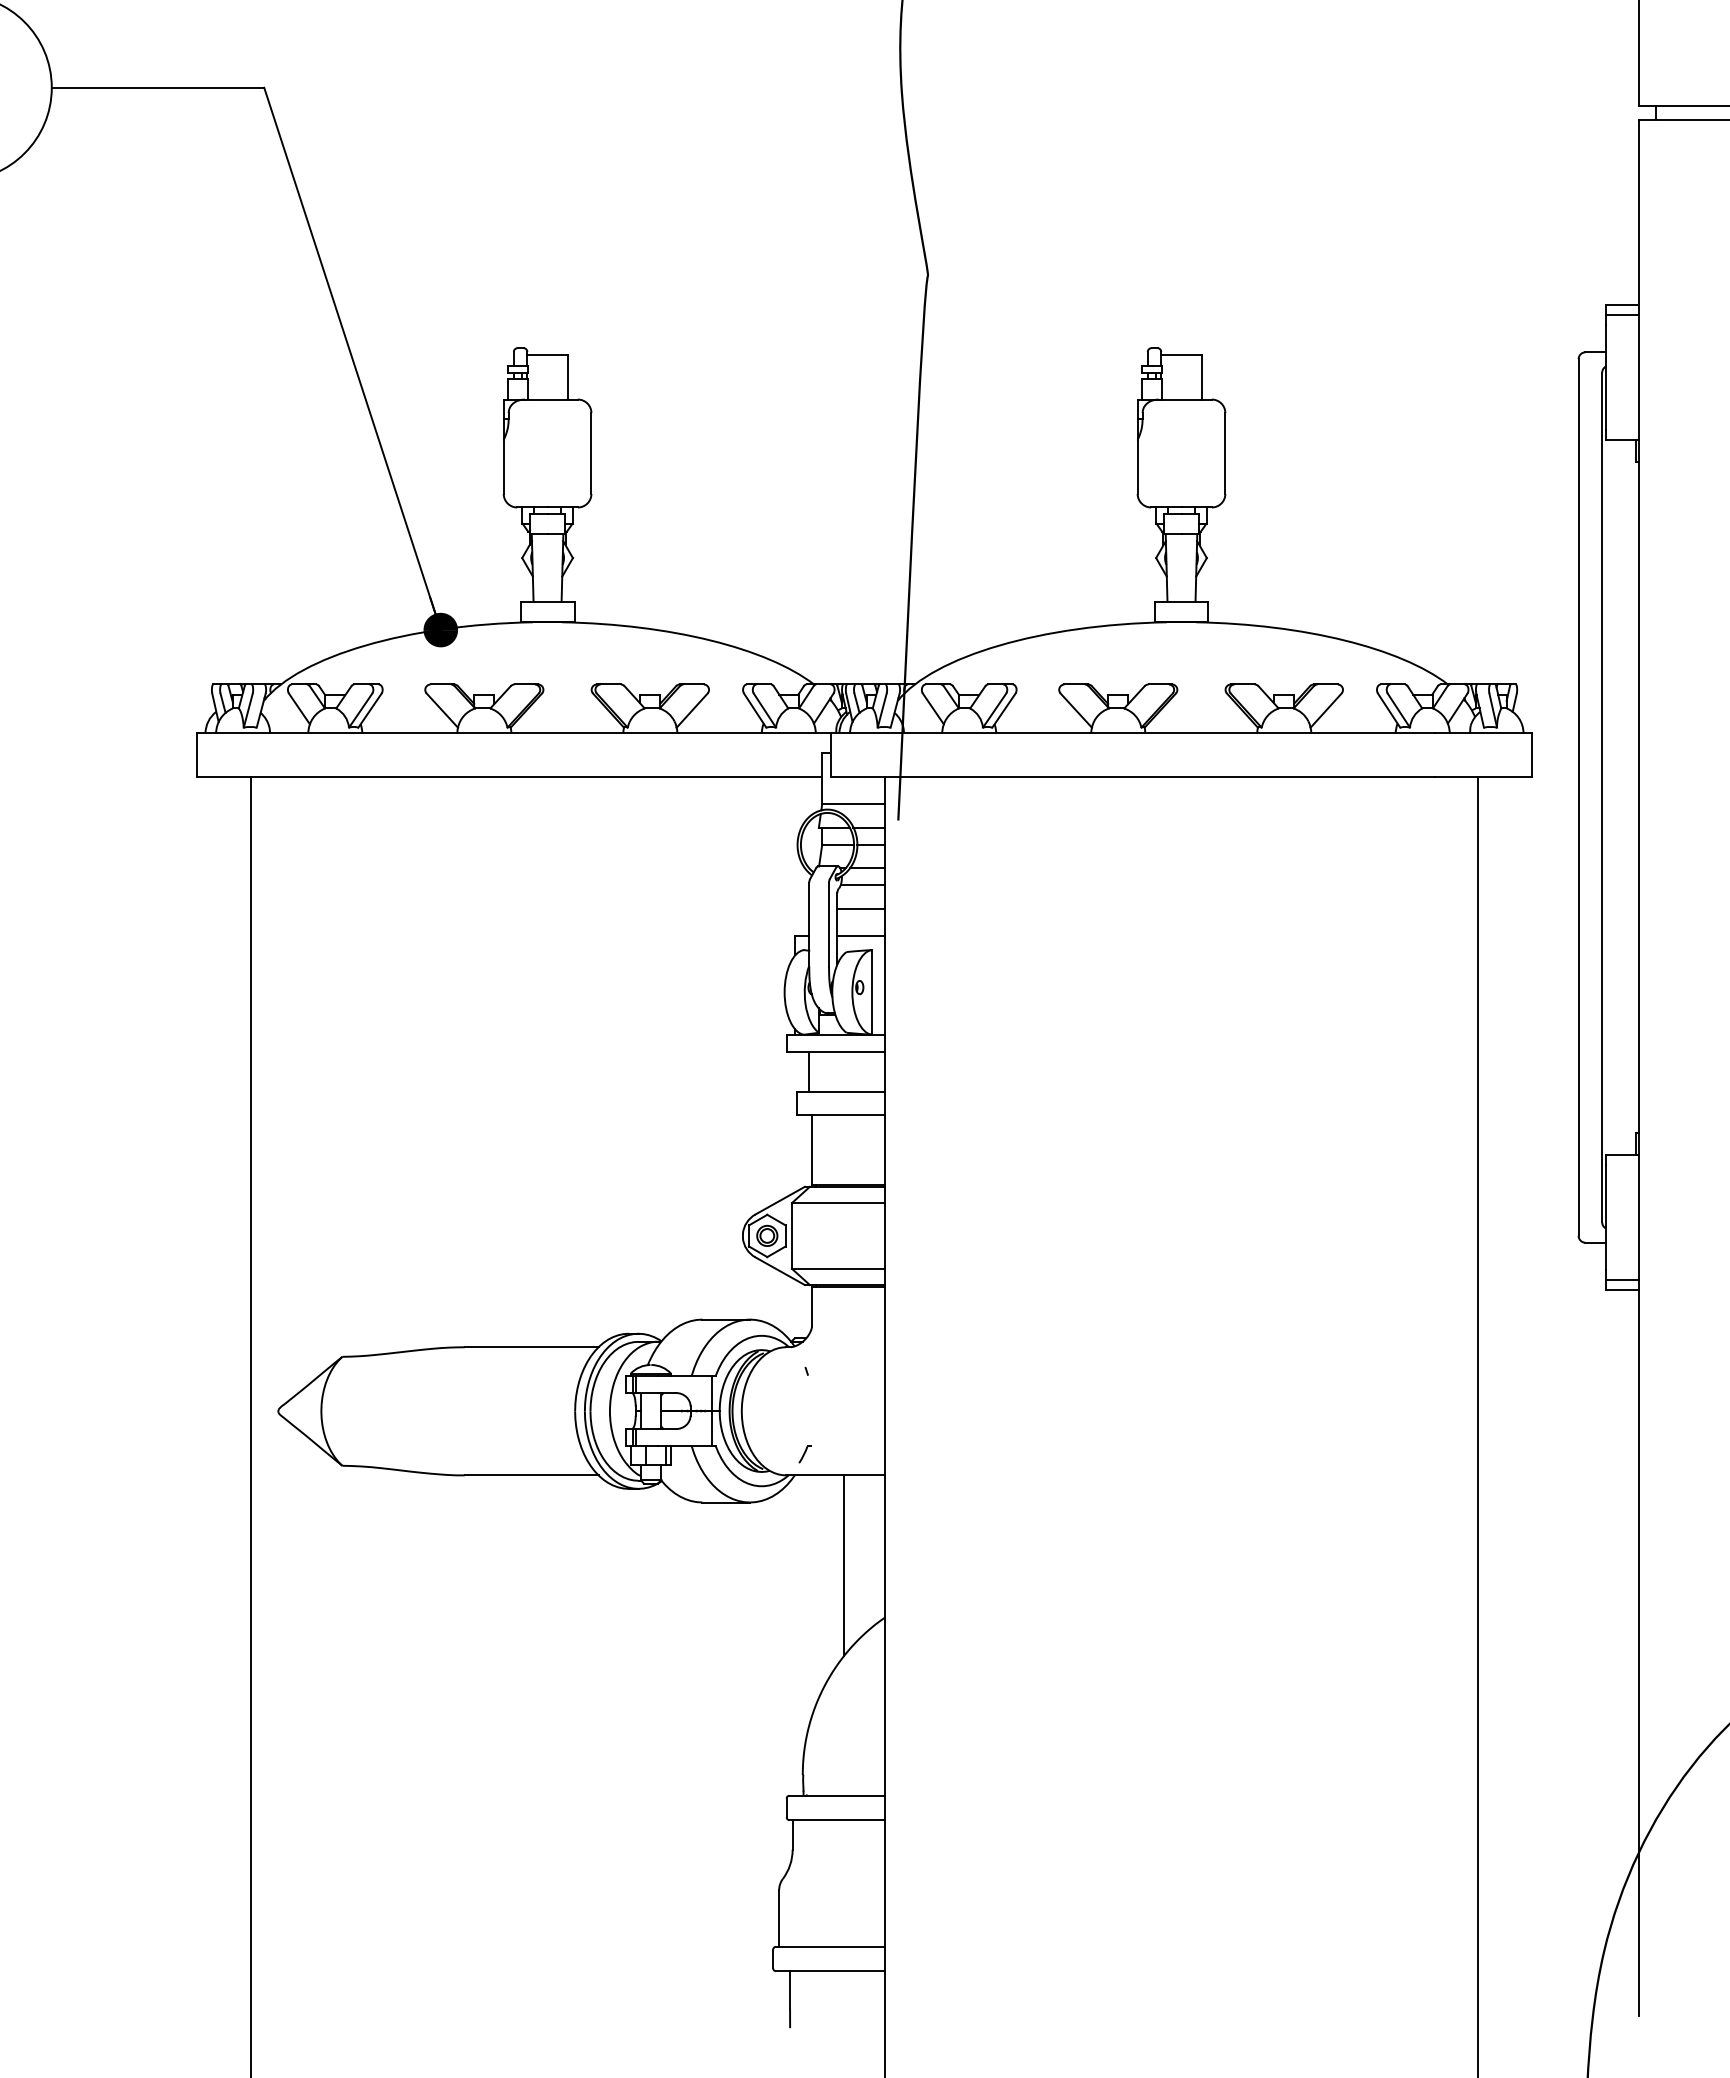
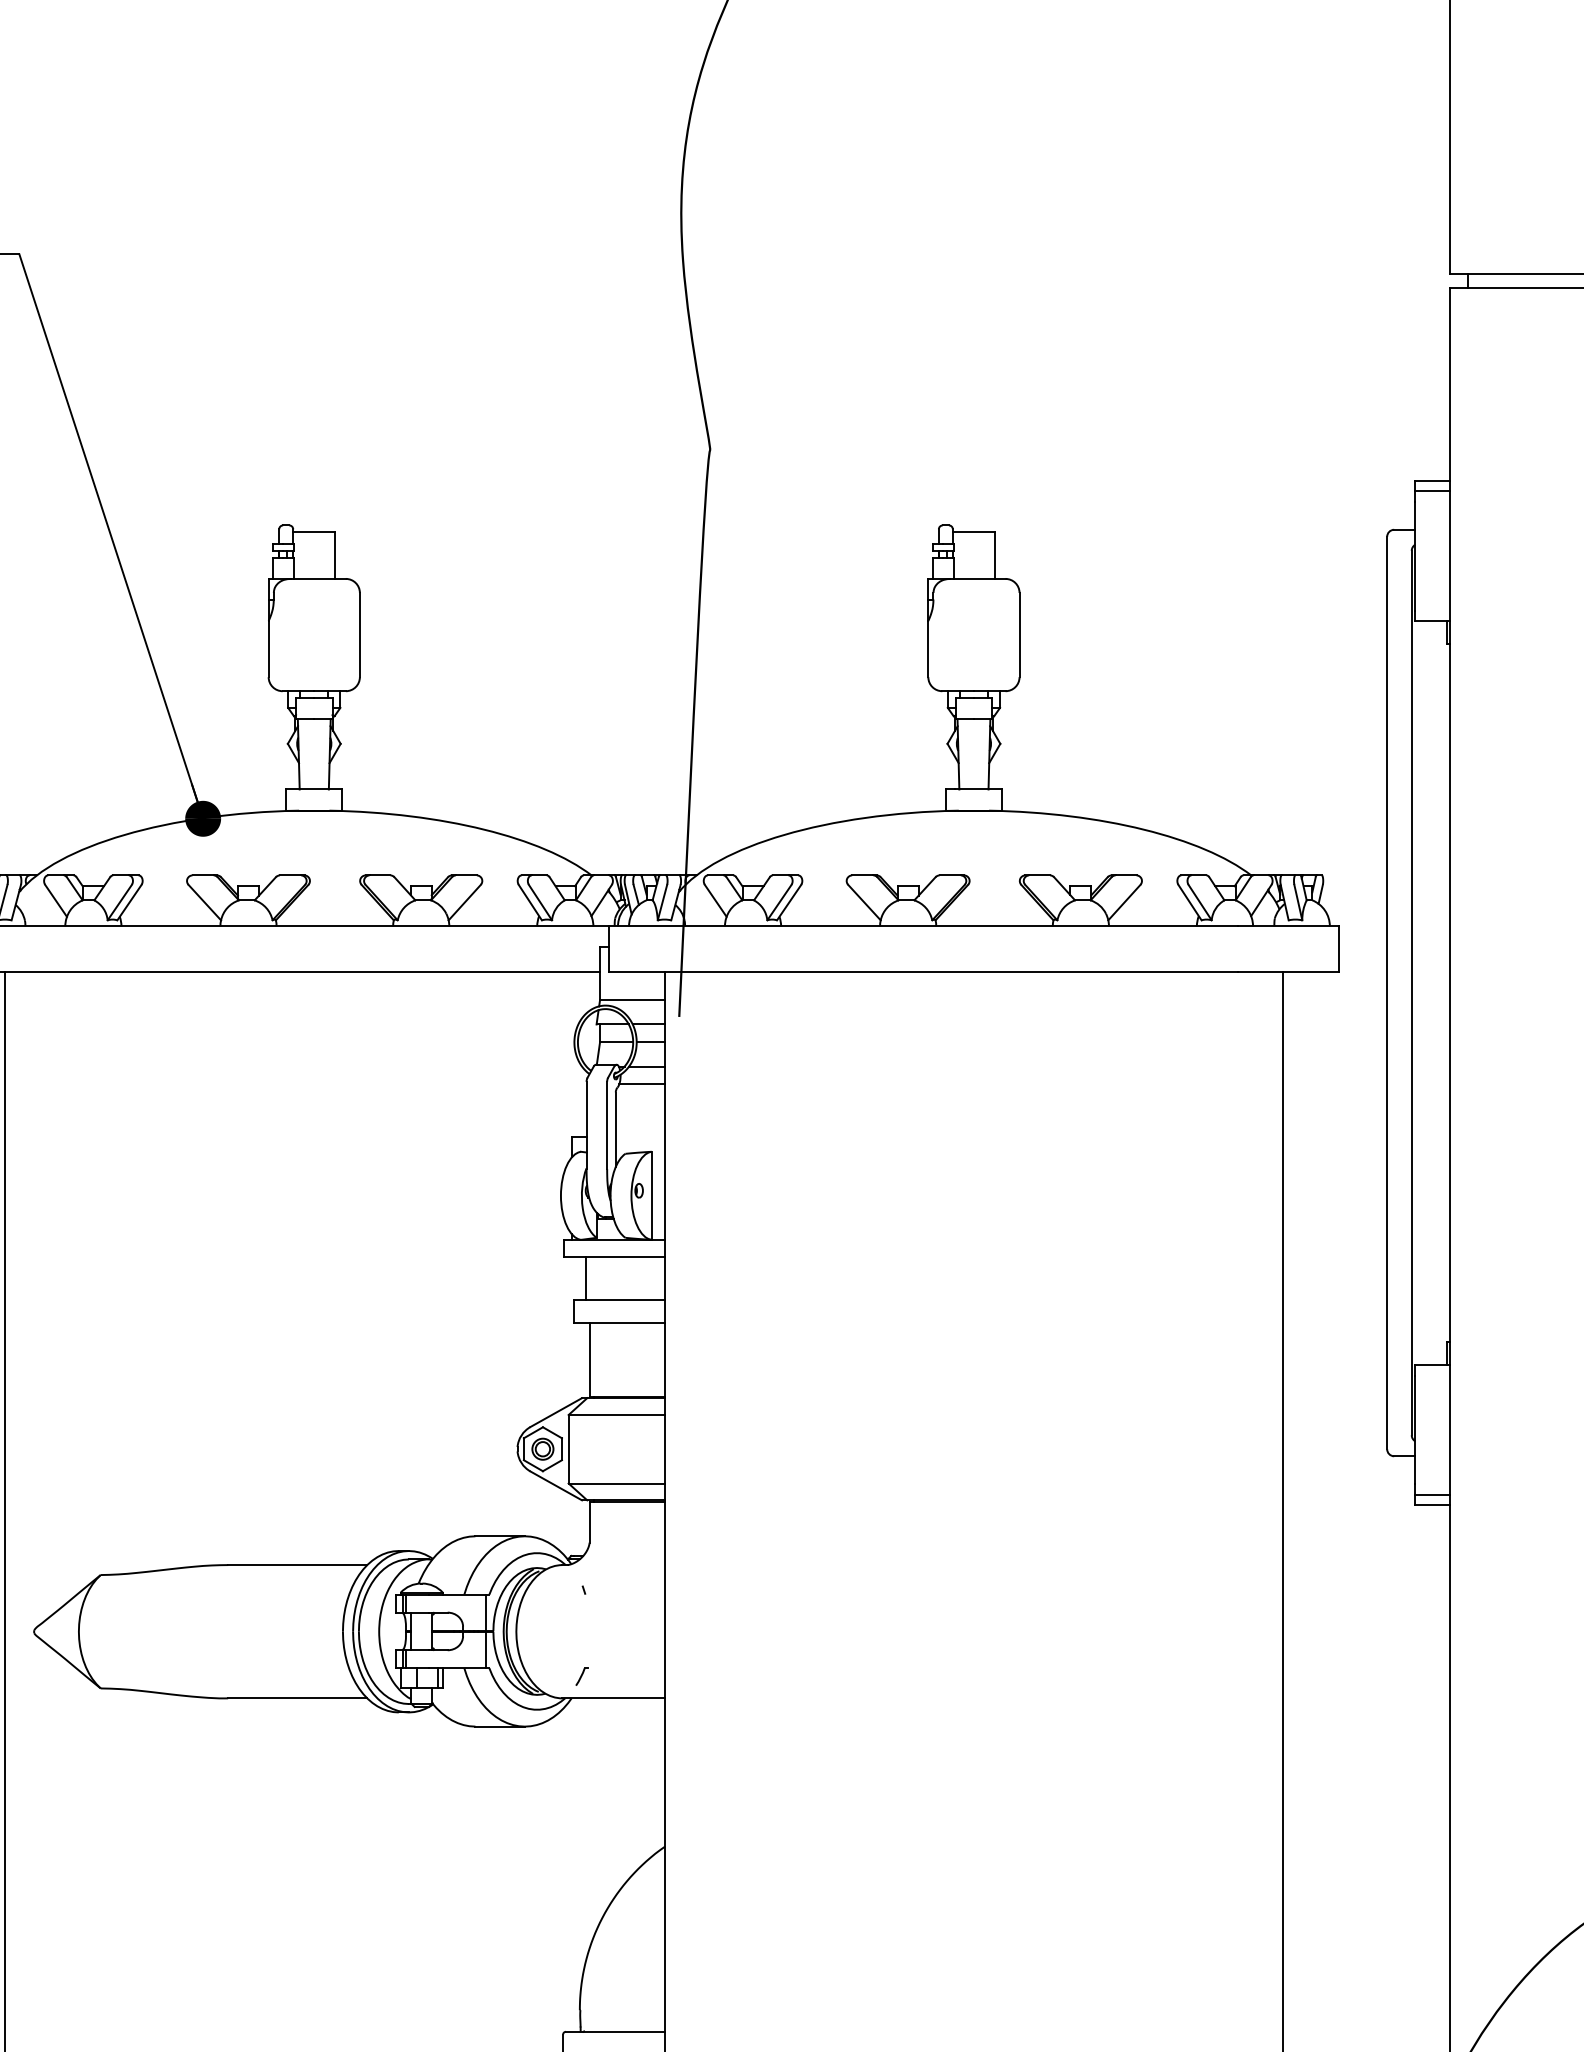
line: (860, 908) -> (639, 1108), removed
line: (860, 935) -> (639, 1136), removed
line: (844, 1565) -> (623, 1792), removed

